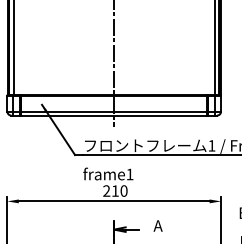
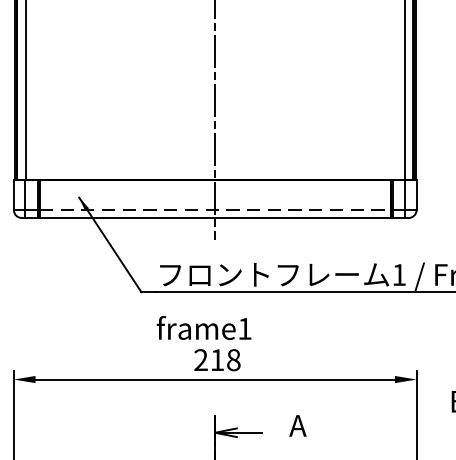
line: (114, 111) -> (215, 210), solid -> dashed
text: (123, 191) -> (232, 360), 210 -> 218

